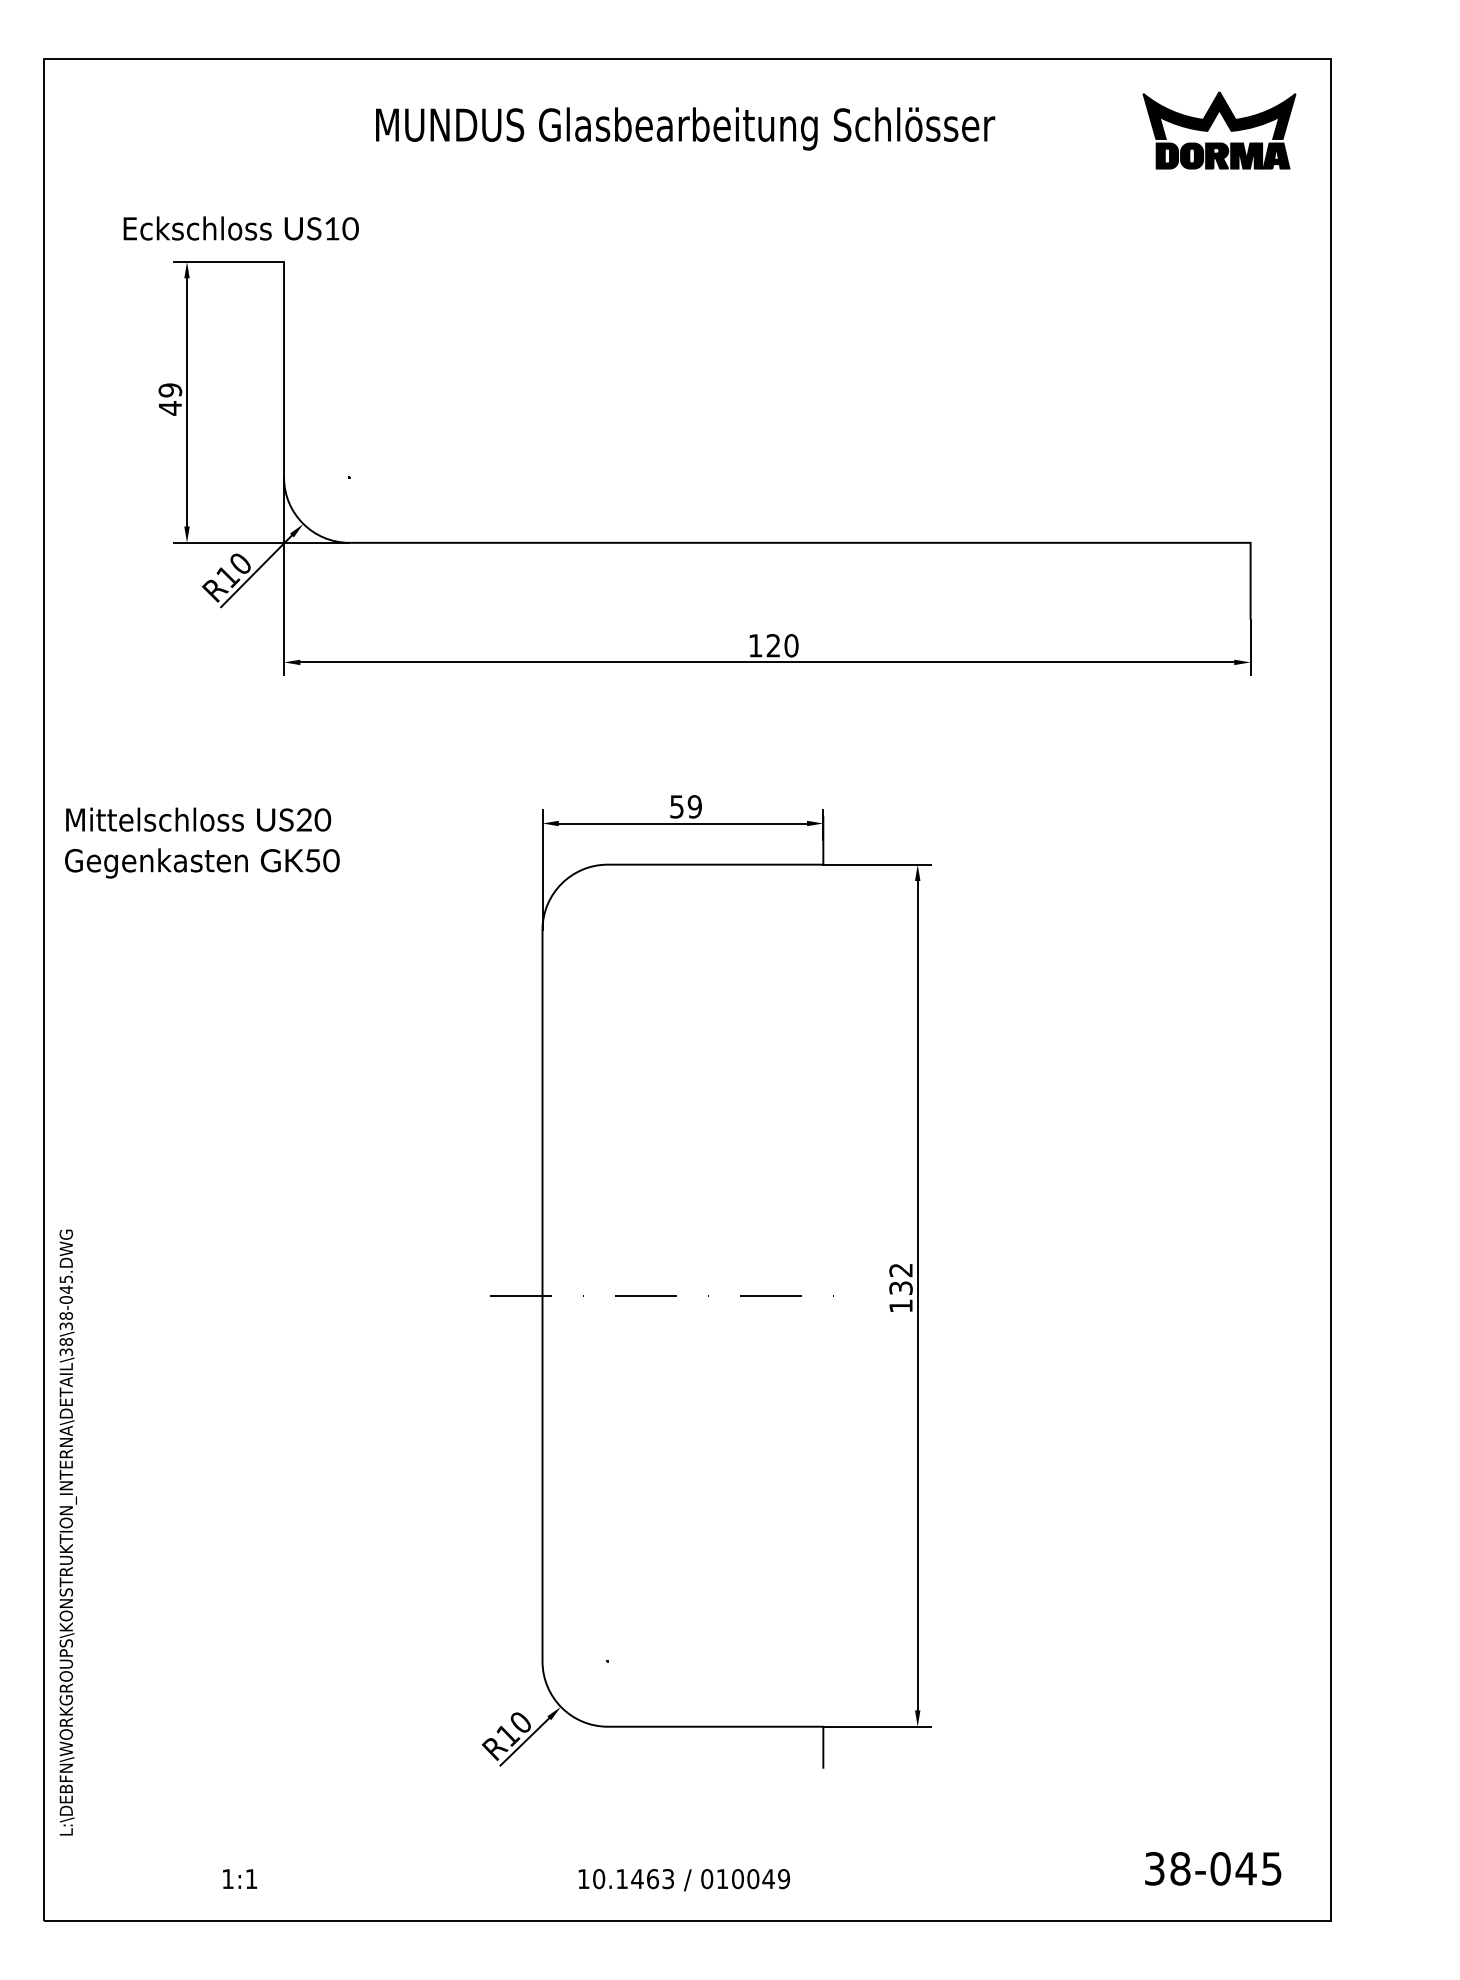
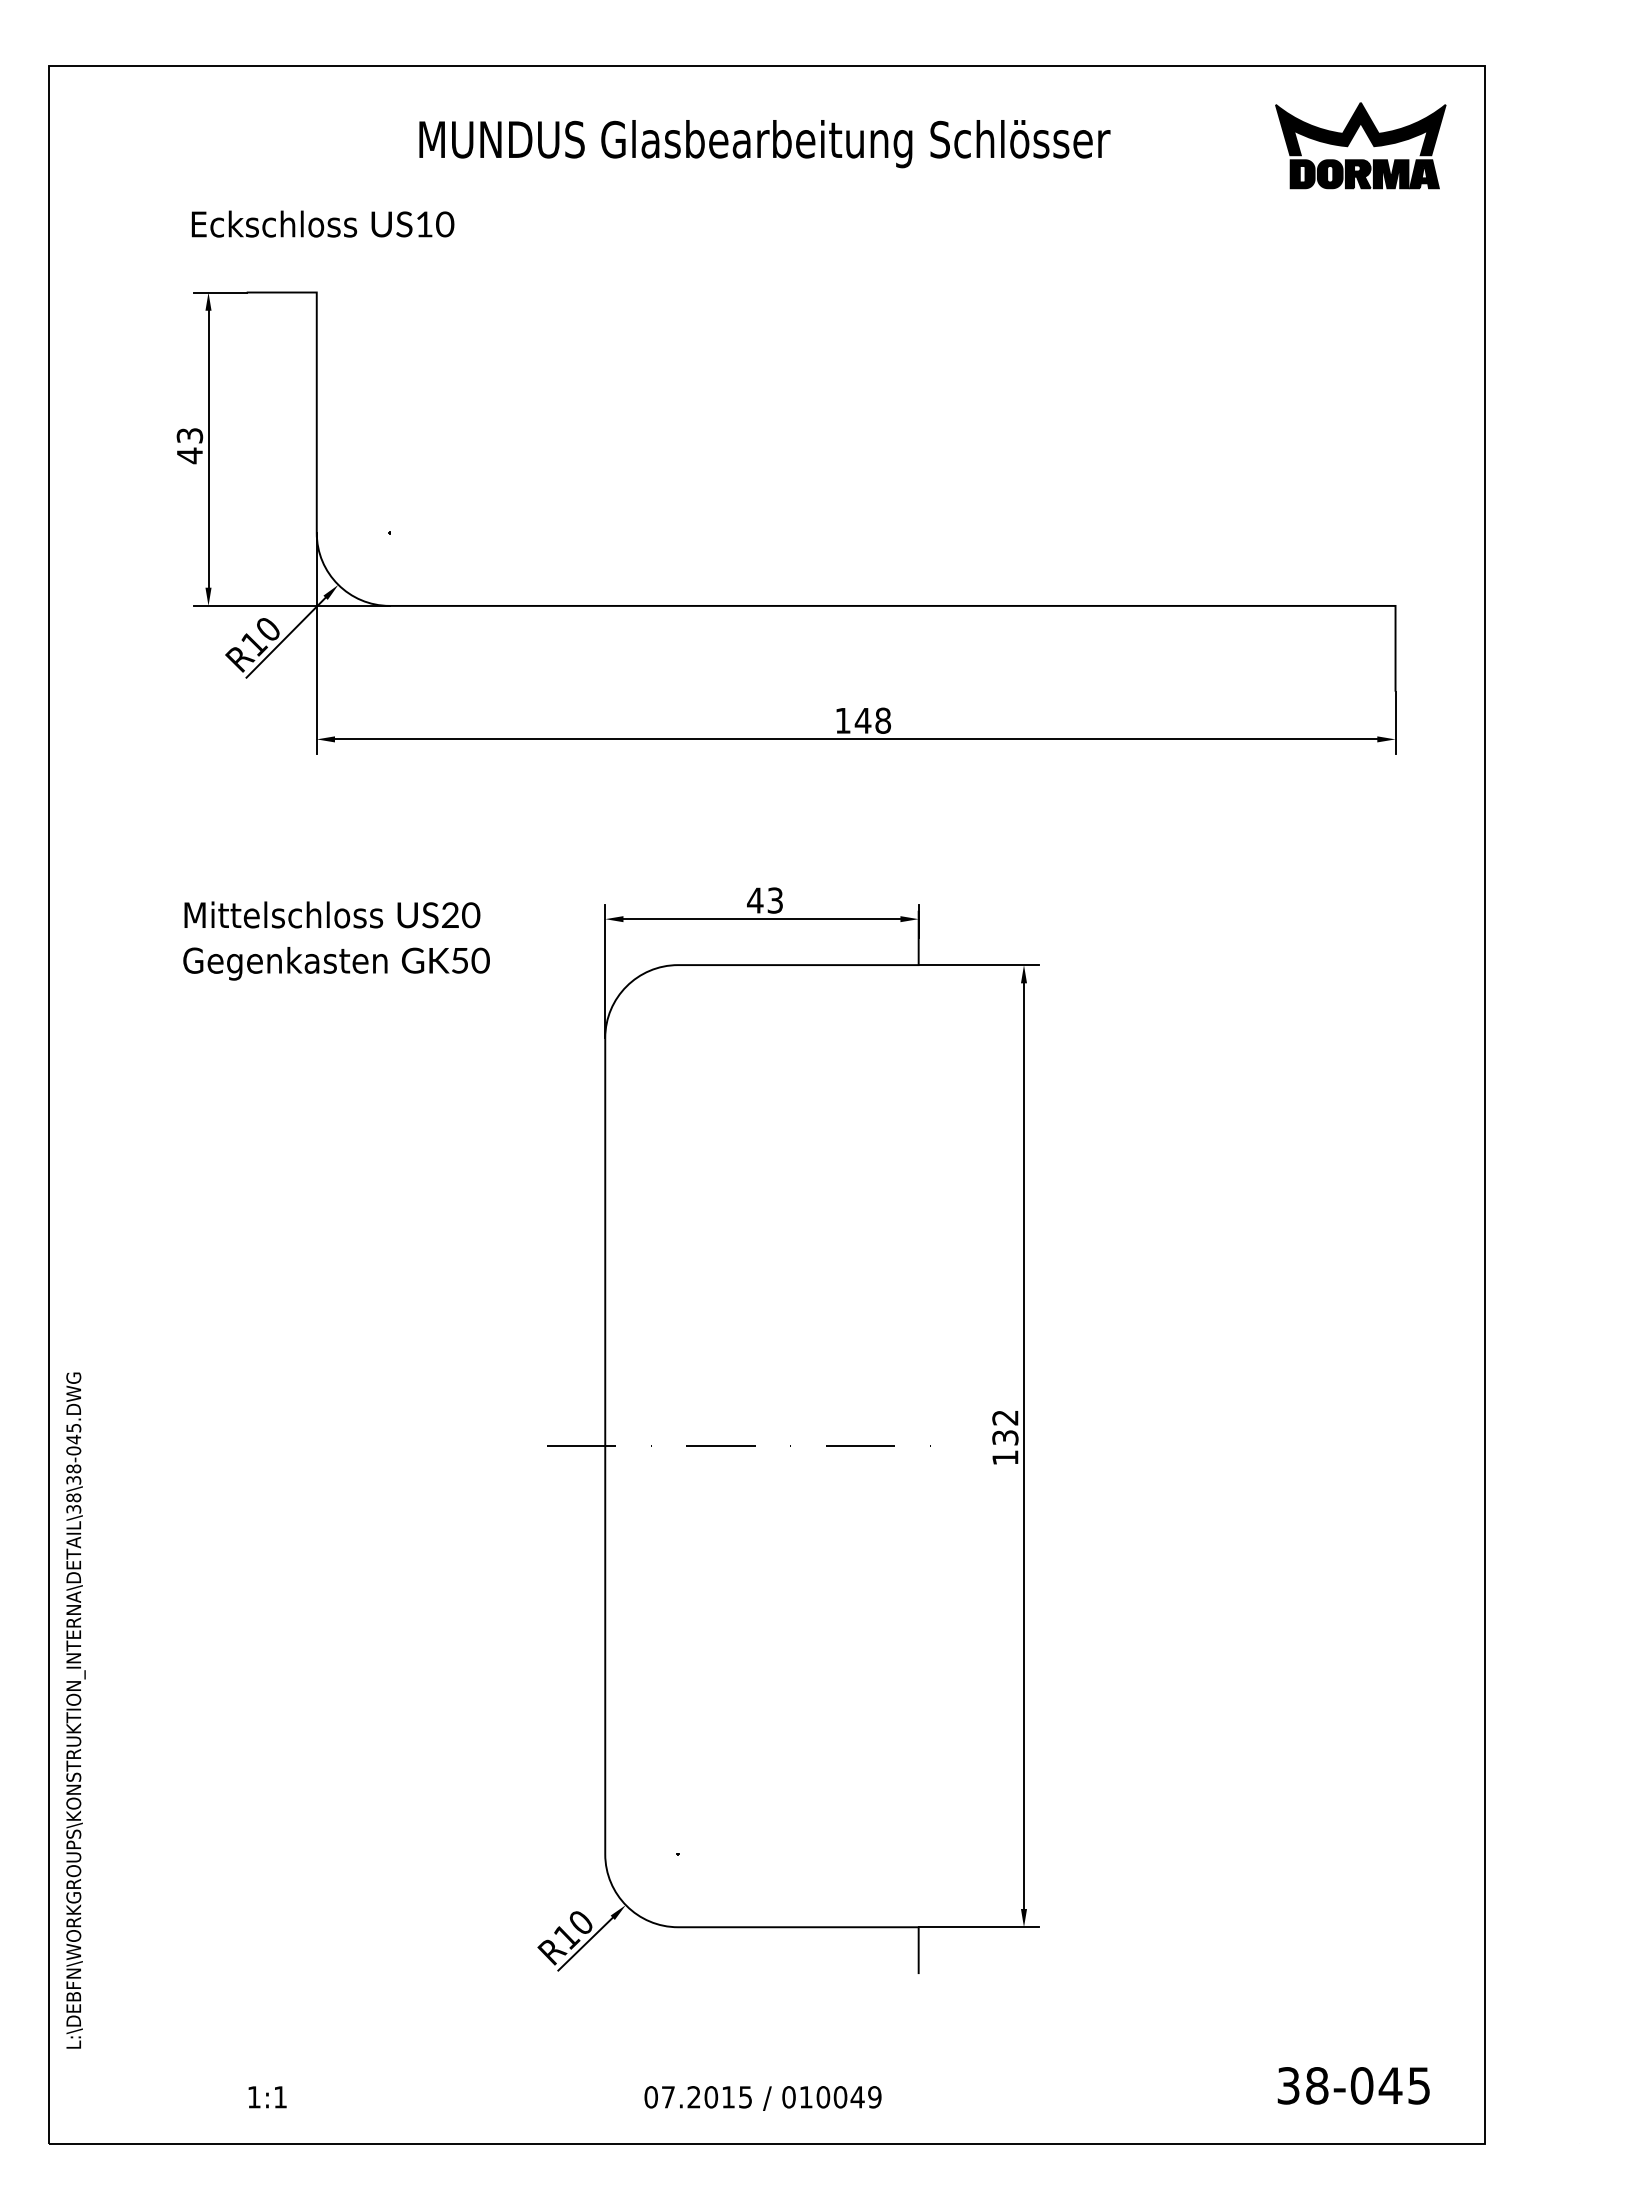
text: (240, 227) -> (322, 223), moved
text: (169, 390) -> (189, 435), 49 -> 43
text: (781, 645) -> (872, 720), 120 -> 148
text: (686, 806) -> (765, 900), 59 -> 43
text: (202, 842) -> (336, 940), moved
text: (626, 1879) -> (698, 2097), 10.1463 -> 07.2015

